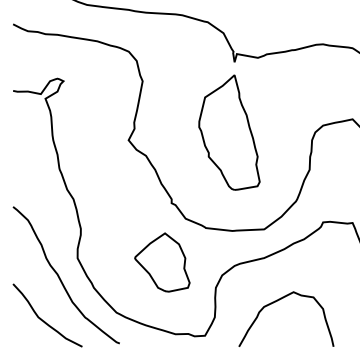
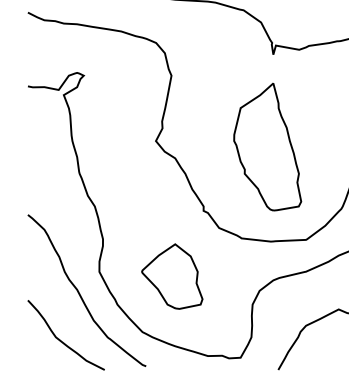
part: (229, 132) -> (267, 146), moved
part: (162, 262) -> (172, 276), moved

